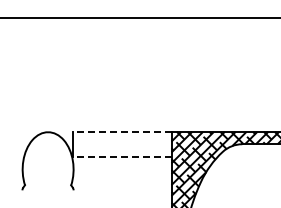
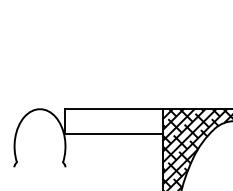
line: (121, 131) -> (113, 108), dashed -> solid
line: (121, 156) -> (113, 133), dashed -> solid

